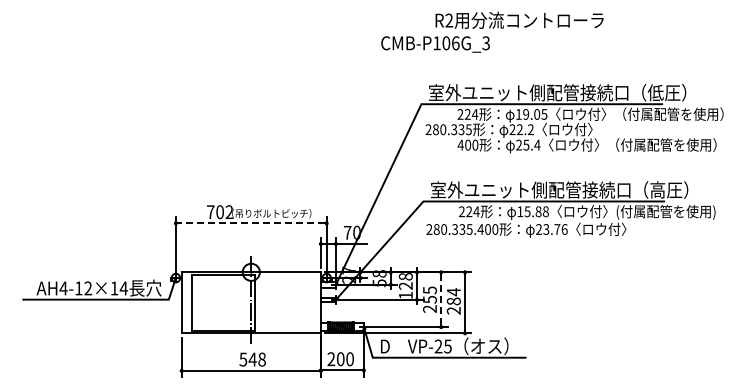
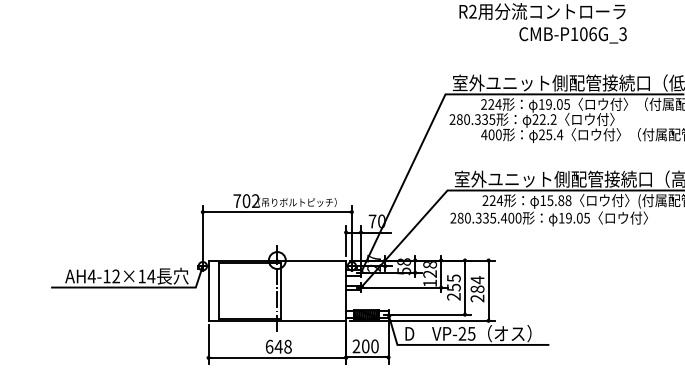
text: (435, 44) -> (573, 35), moved
line: (250, 223) -> (276, 212), dashed -> solid
text: (551, 229) -> (574, 218), 23.76 -> 19.05
line: (441, 300) -> (465, 288), dashed -> solid
text: (243, 359) -> (269, 346), 548 -> 648

